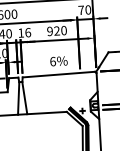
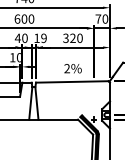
text: (27, 31) -> (43, 37), 16 -> 19
text: (49, 31) -> (65, 38), 920 -> 320
text: (53, 61) -> (67, 68), 6% -> 2%

